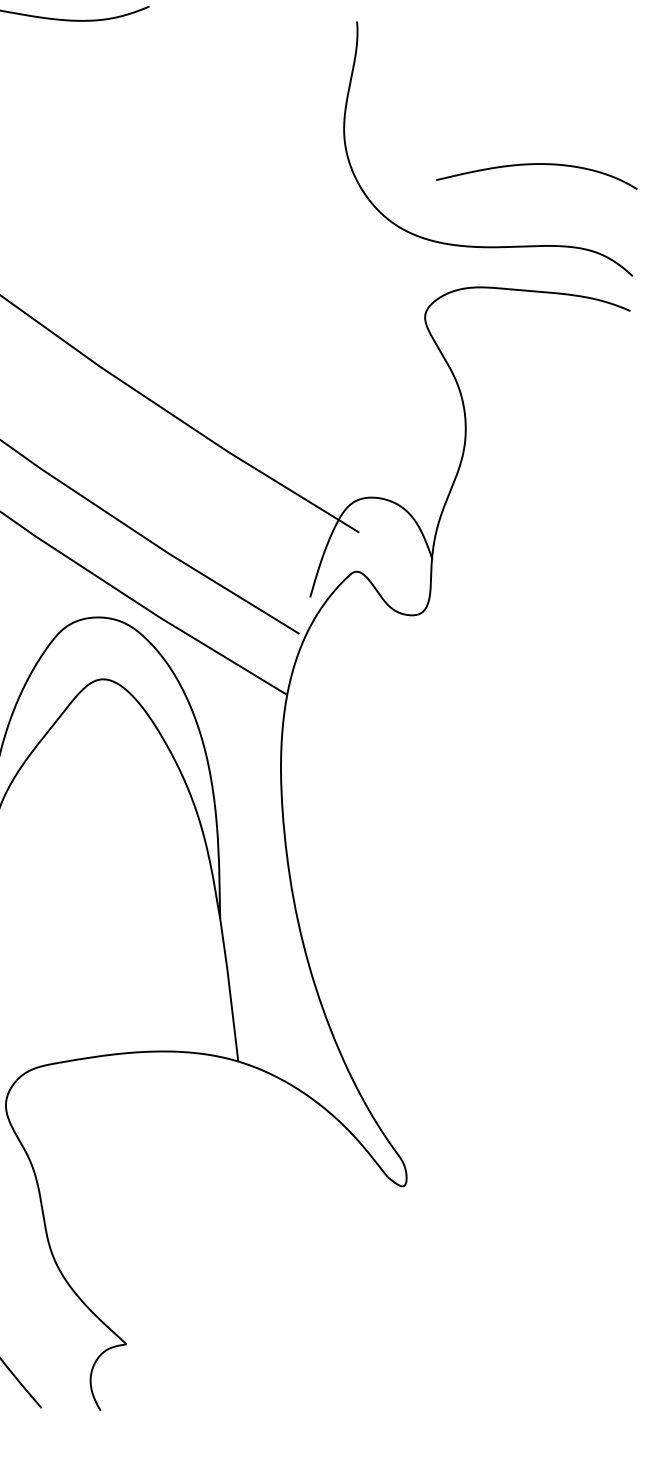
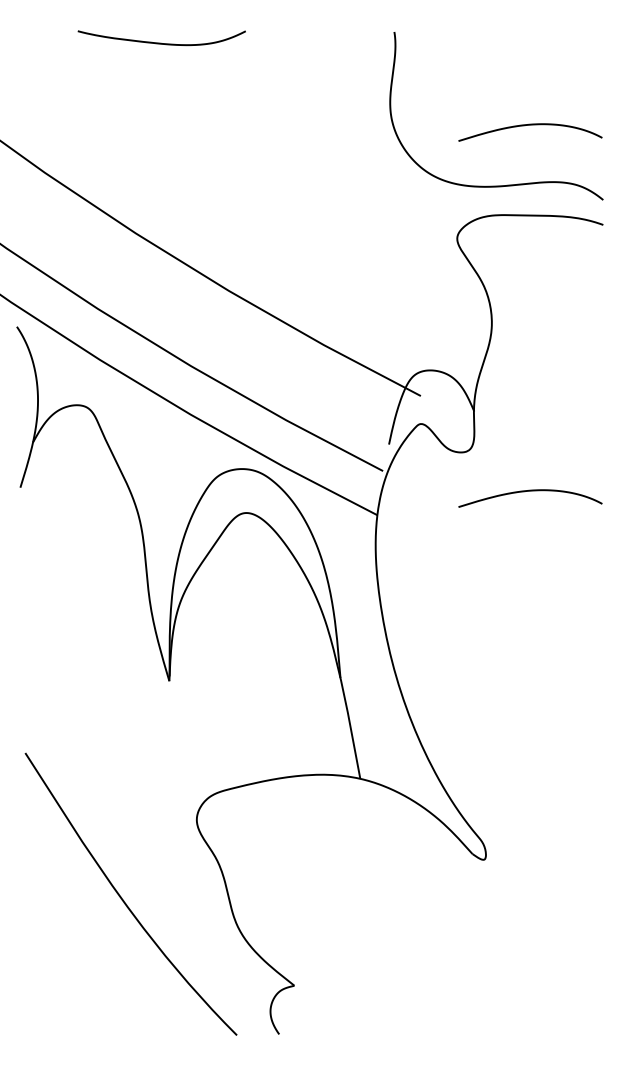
curve: (503, 676) -> (530, 491), added

